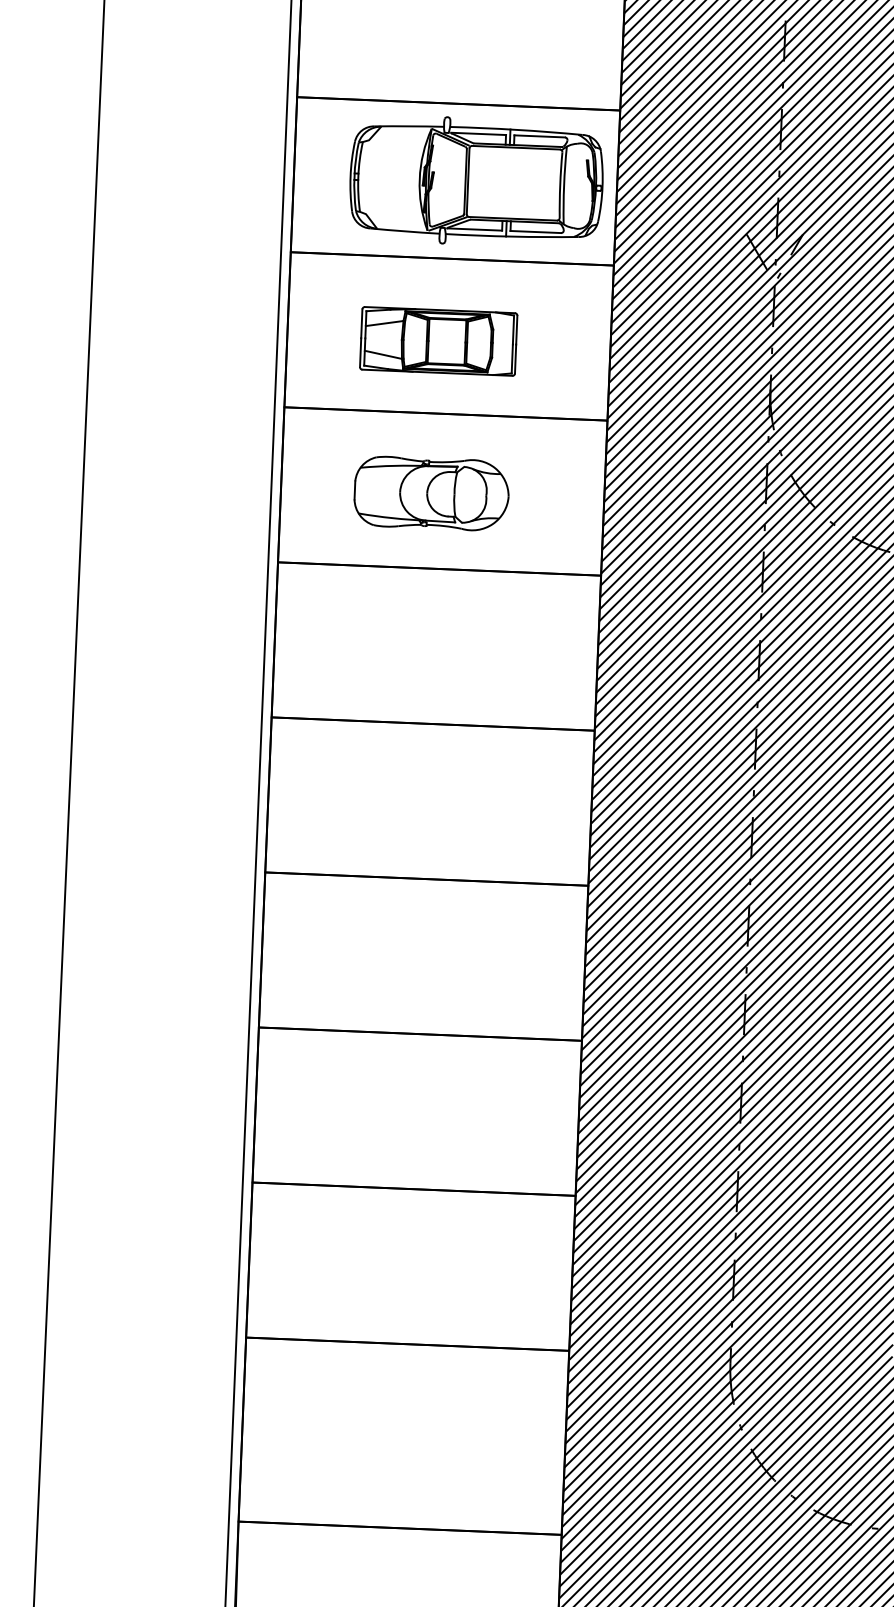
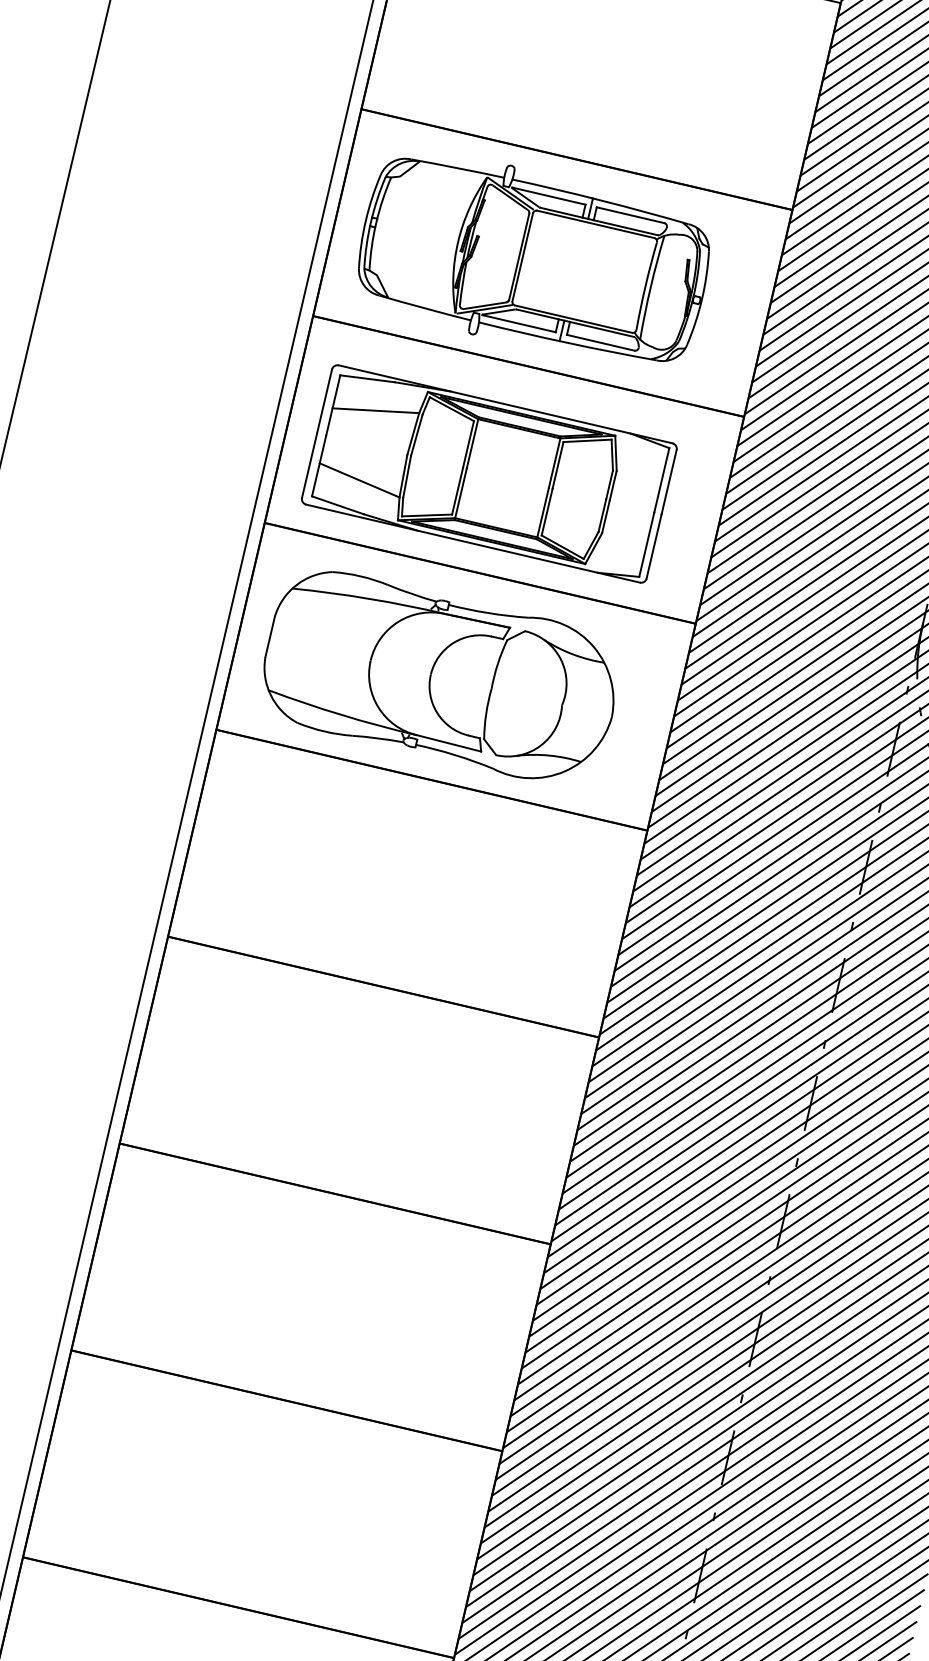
part: (476, 180) -> (534, 258), moved
part: (438, 341) -> (488, 474), size x1.67
part: (431, 493) -> (440, 676), size x1.67

